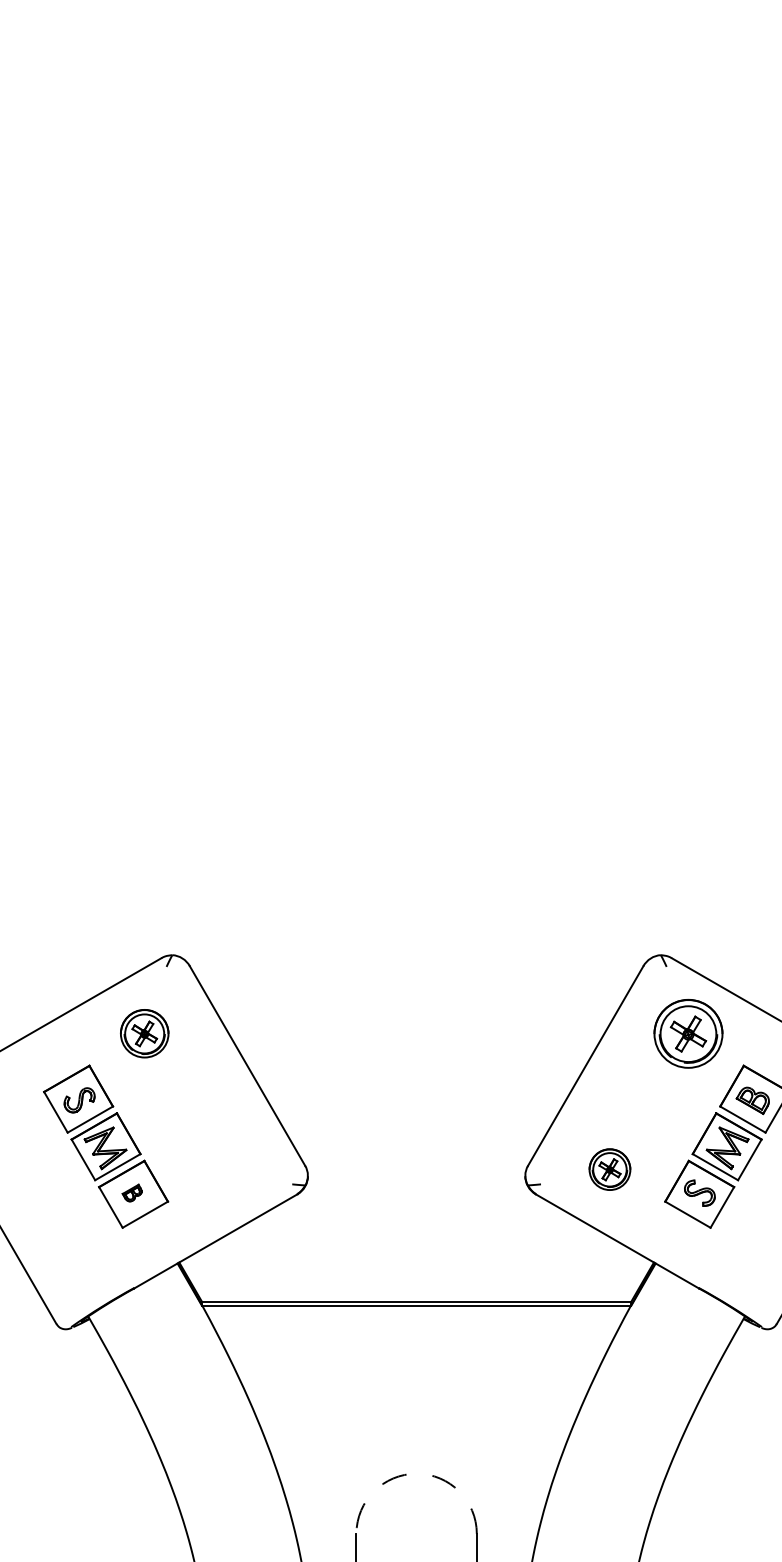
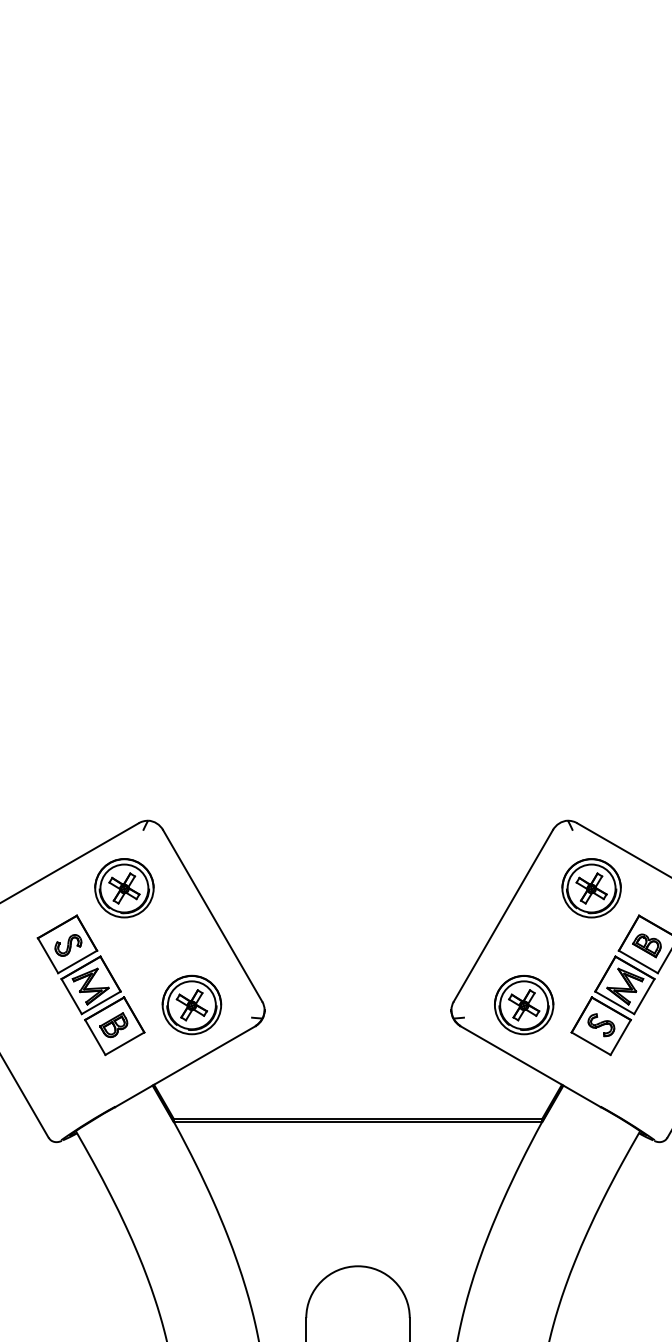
part: (144, 1033) -> (124, 887), size x1.43
part: (223, 1169) -> (192, 1004), added
part: (609, 1169) -> (523, 1004), size x1.67
part: (131, 1192) -> (113, 1024), size x1.67
arc: (416, 1473) -> (357, 1266), dashed -> solid

